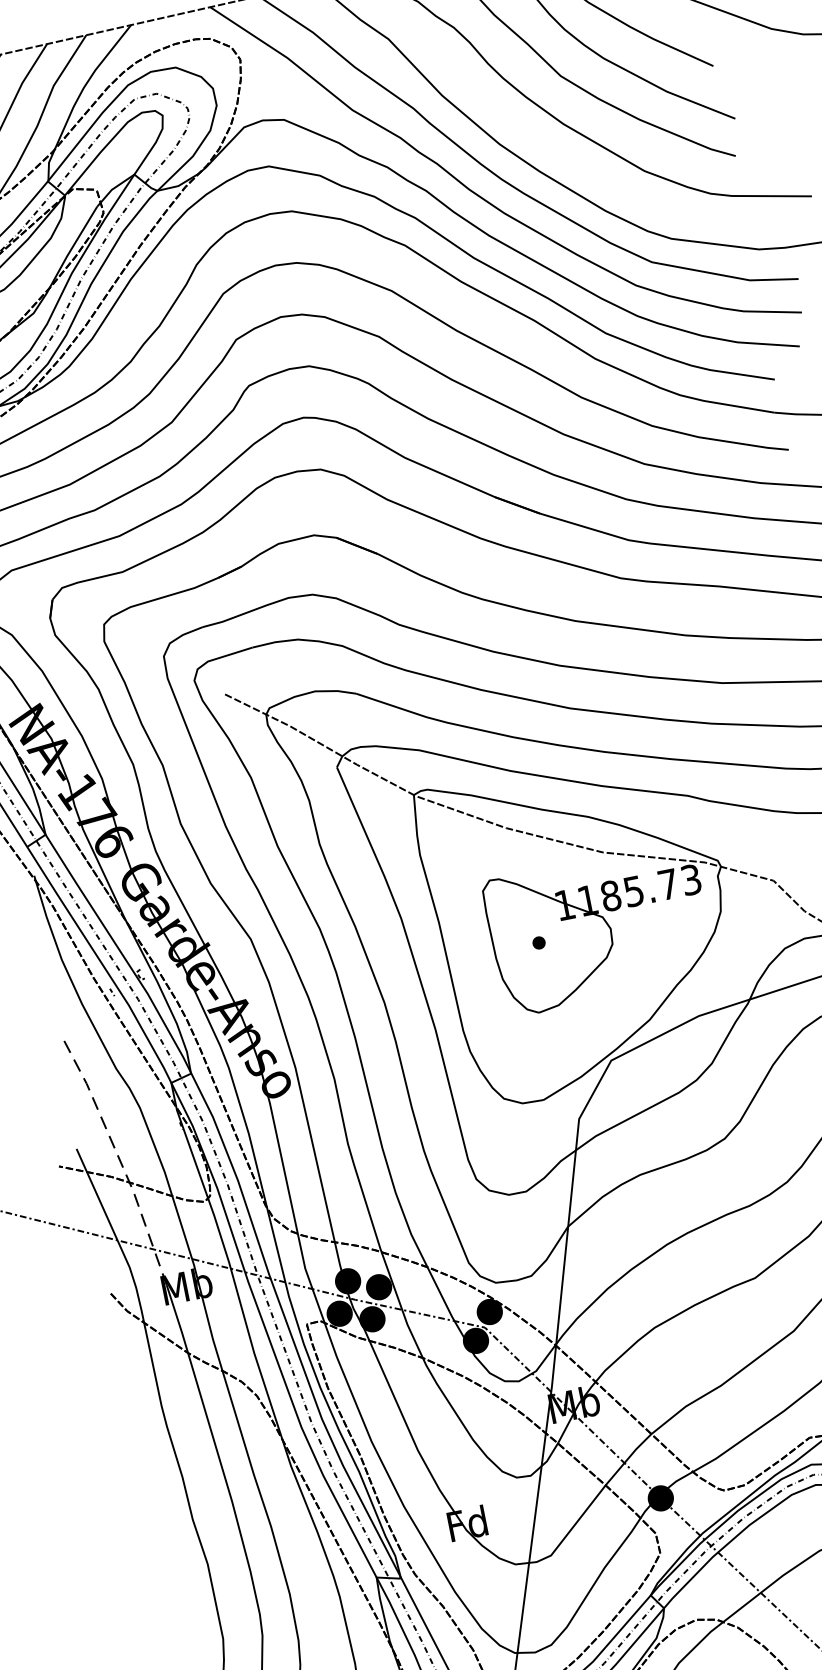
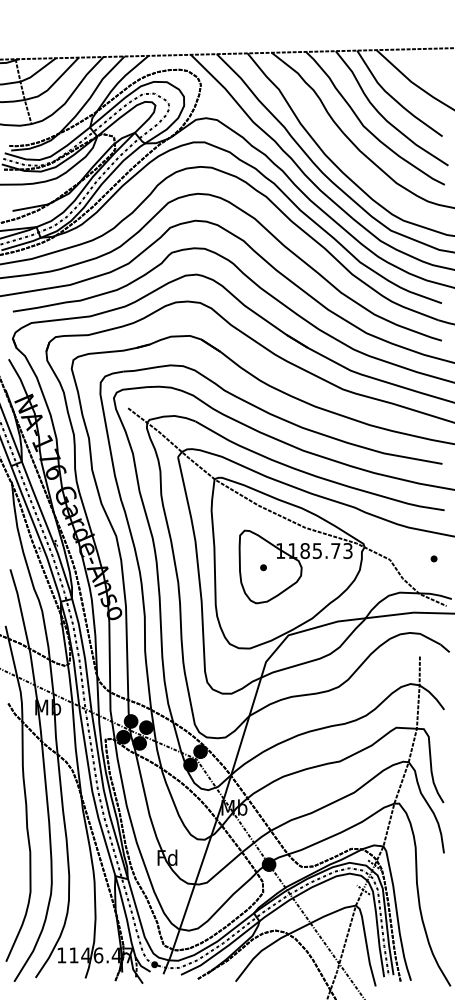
line: (119, 1161) -> (26, 636), dashed -> solid

